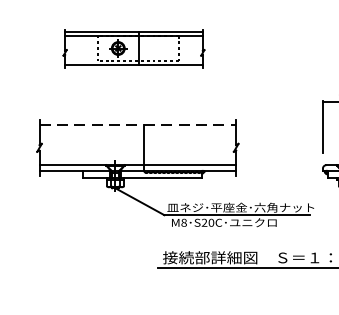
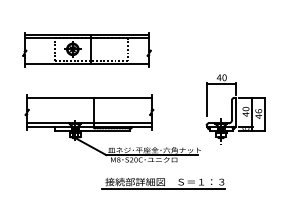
part: (133, 48) -> (86, 49), size x1.43
line: (137, 124) -> (89, 97), dashed -> solid

